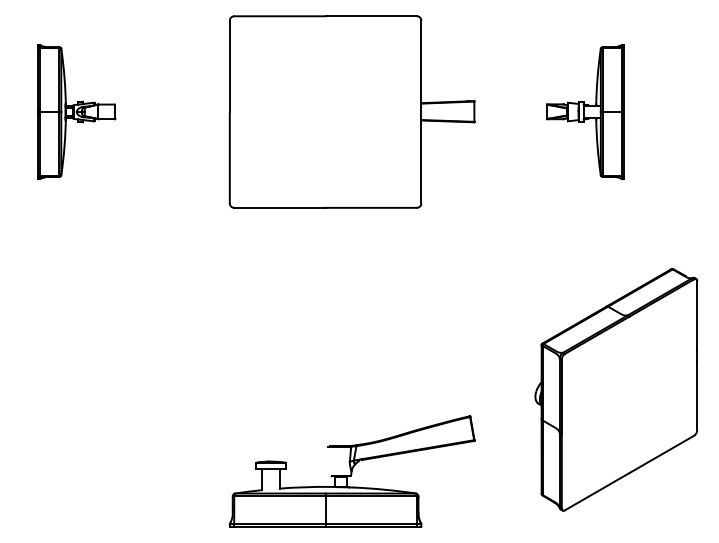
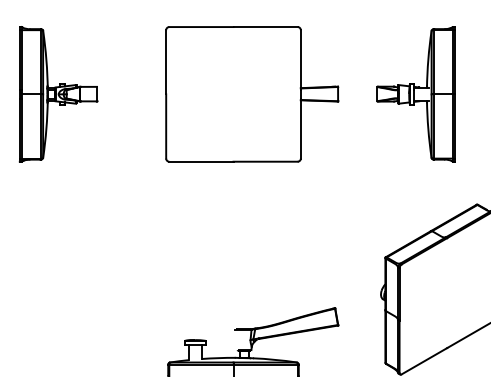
part: (76, 111) -> (58, 93), size x1.43
part: (585, 111) -> (416, 93), size x1.43

